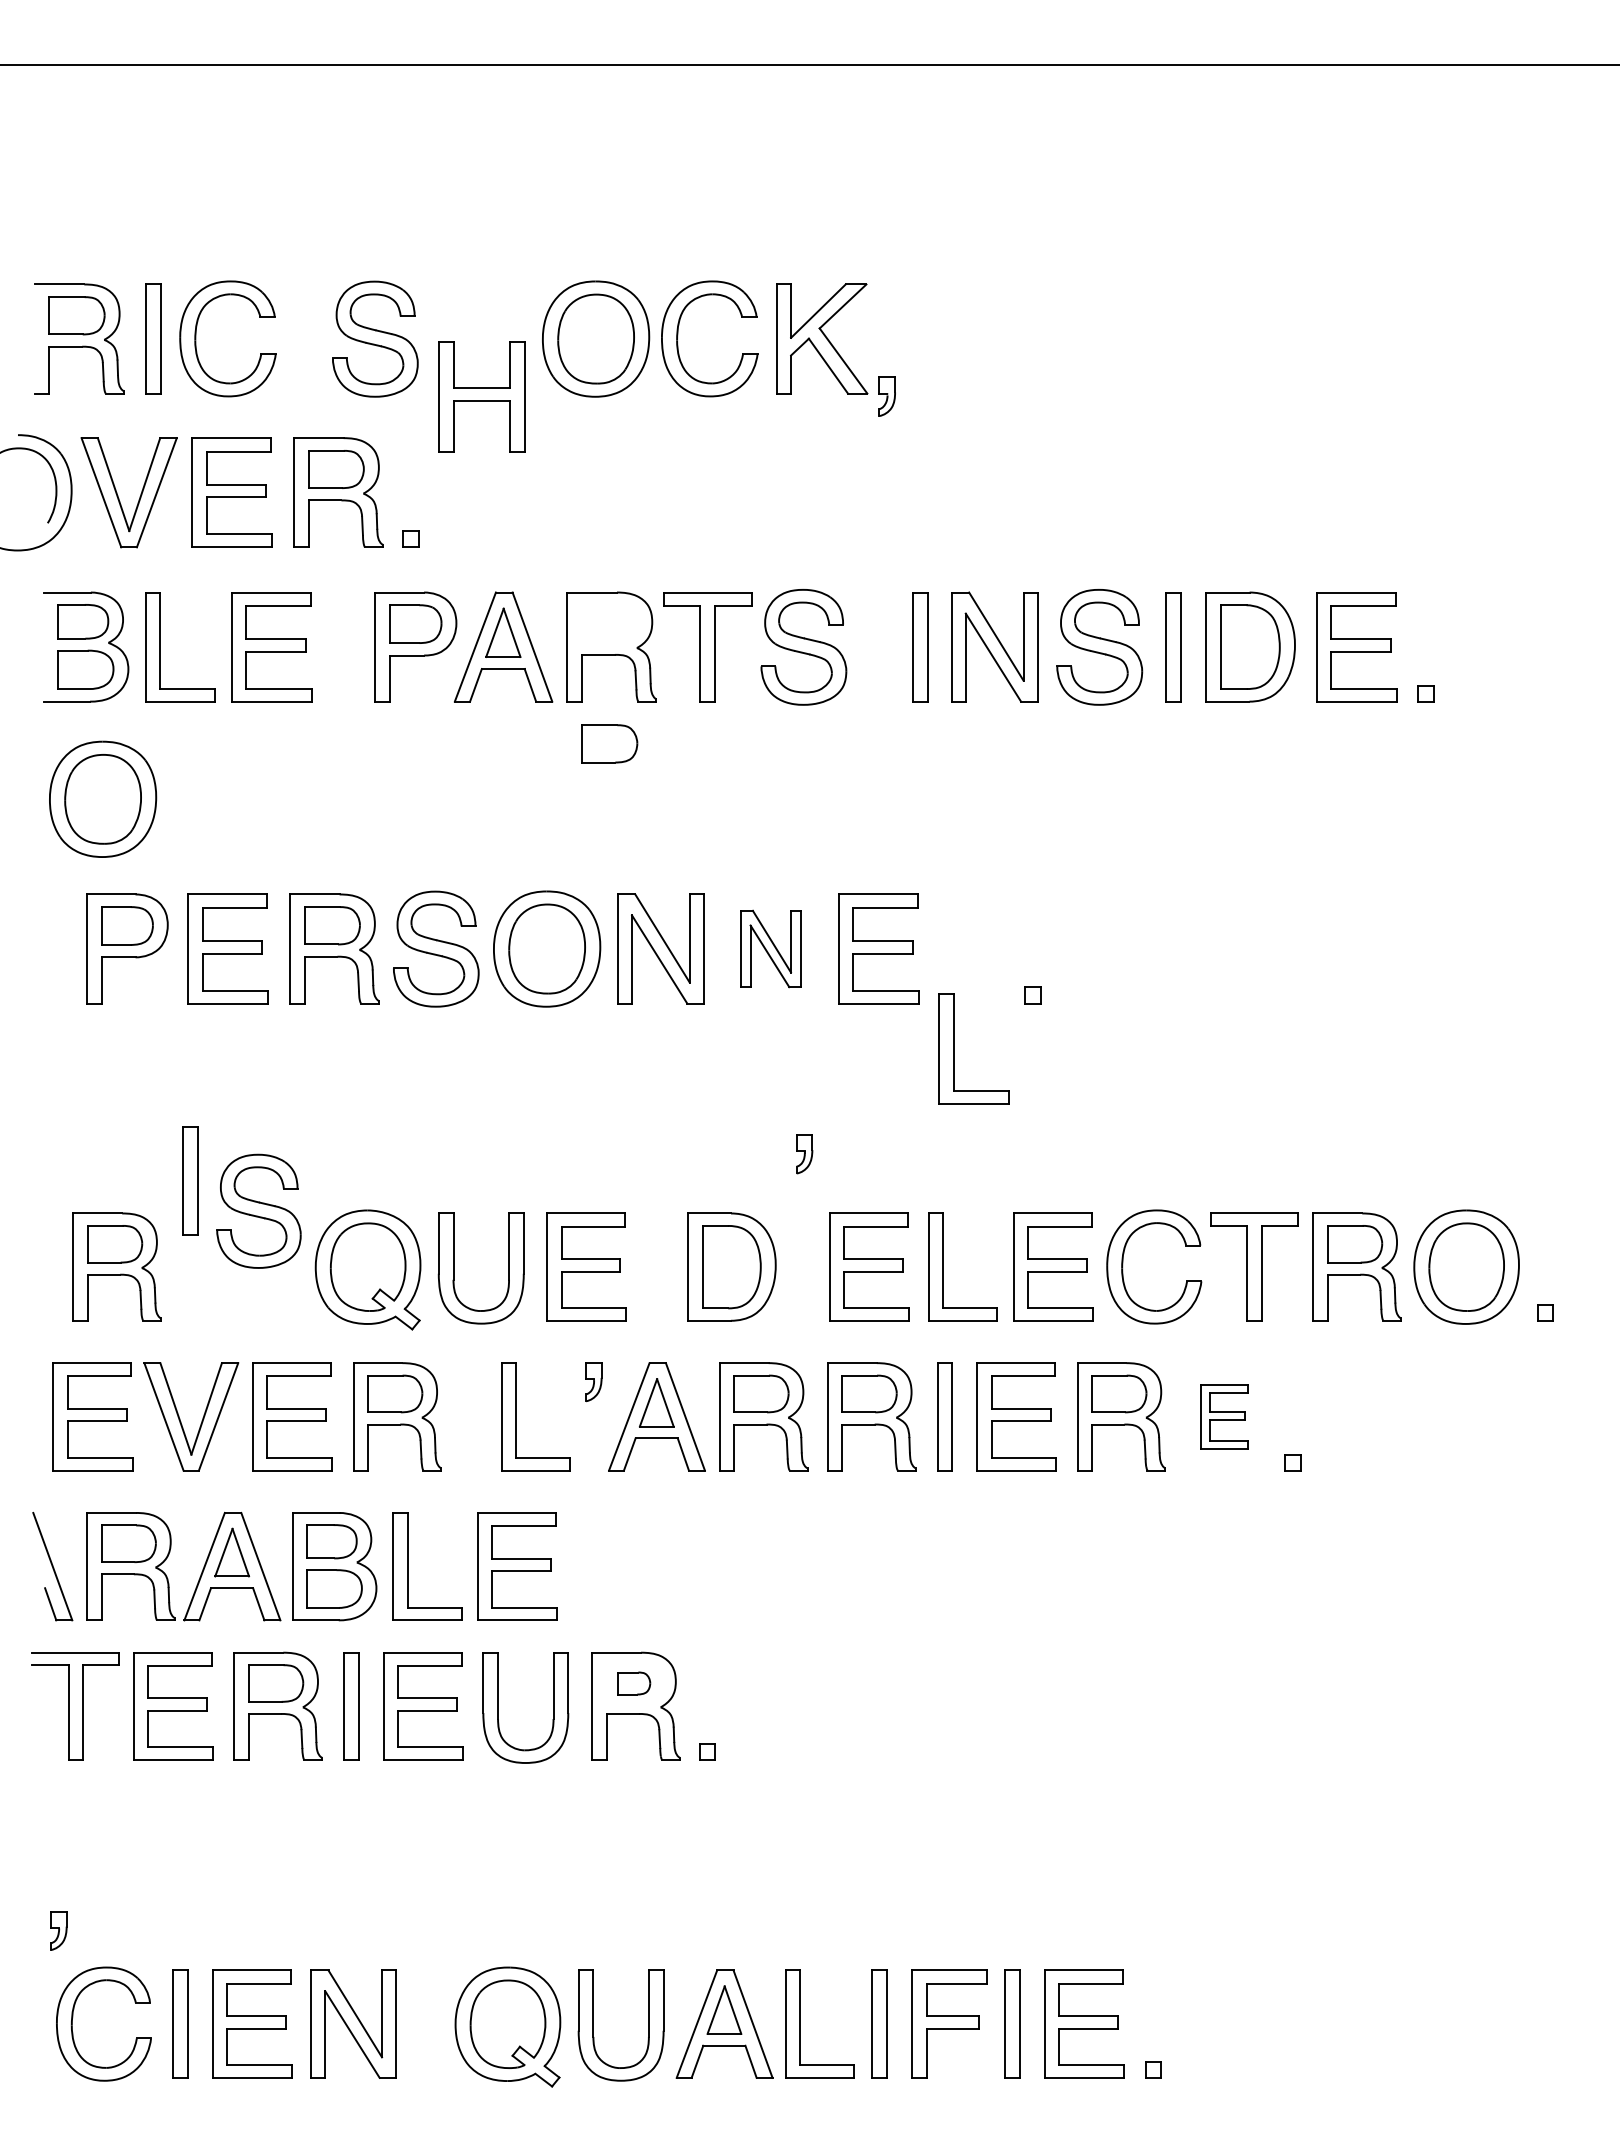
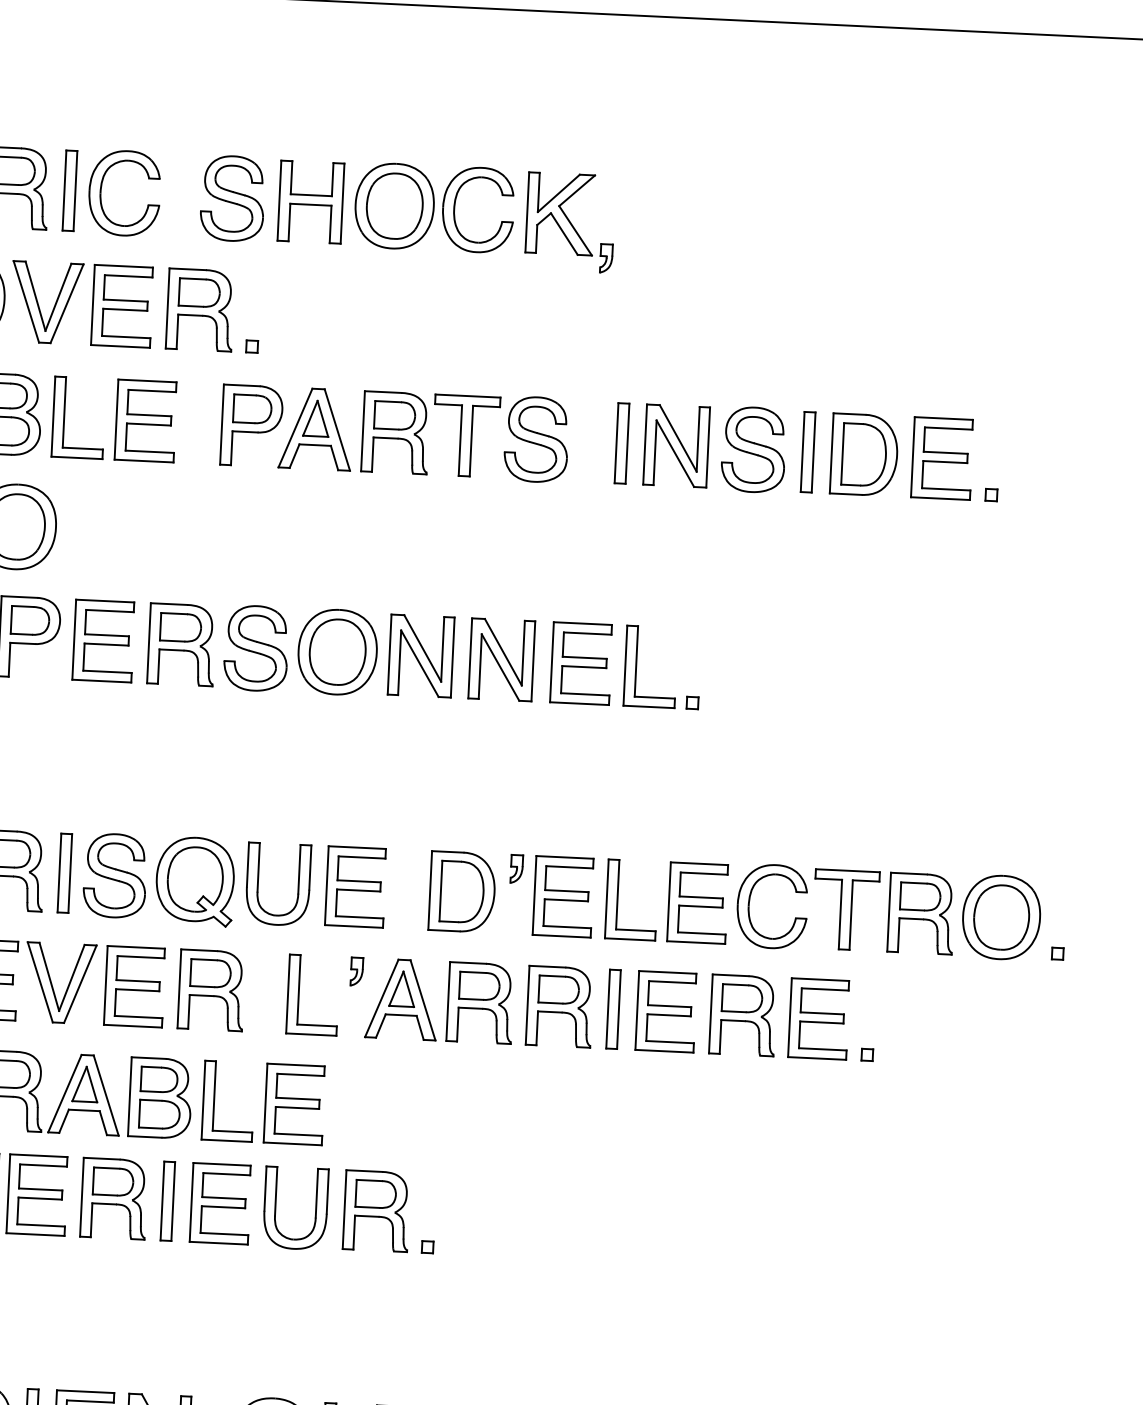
part: (481, 396) -> (310, 201), moved
part: (609, 743) -> (394, 415), moved
part: (770, 948) -> (501, 659), size x1.43
part: (954, 1048) -> (636, 665), moved
part: (804, 1154) -> (516, 869), moved
part: (190, 1180) -> (64, 872), moved
part: (258, 1210) -> (114, 875), moved
part: (1224, 1416) -> (818, 1018), size x1.67
part: (633, 1683) -> (375, 1194), size x1.67

